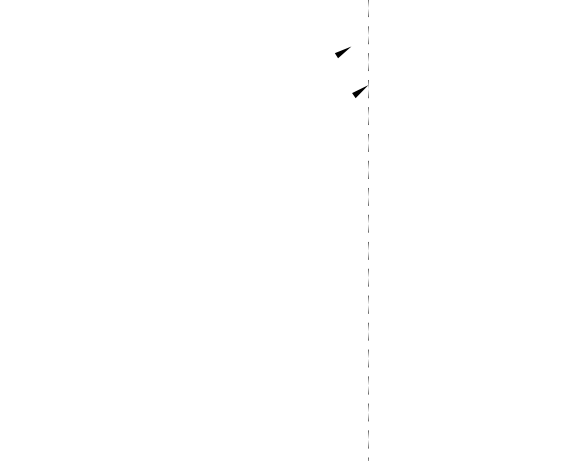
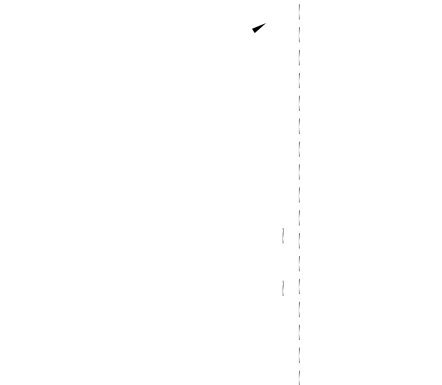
part: (342, 51) -> (258, 27), moved
fill: (360, 91) -> (292, 59), removed
line: (349, 296) -> (283, 233), added
line: (349, 358) -> (283, 286), added

